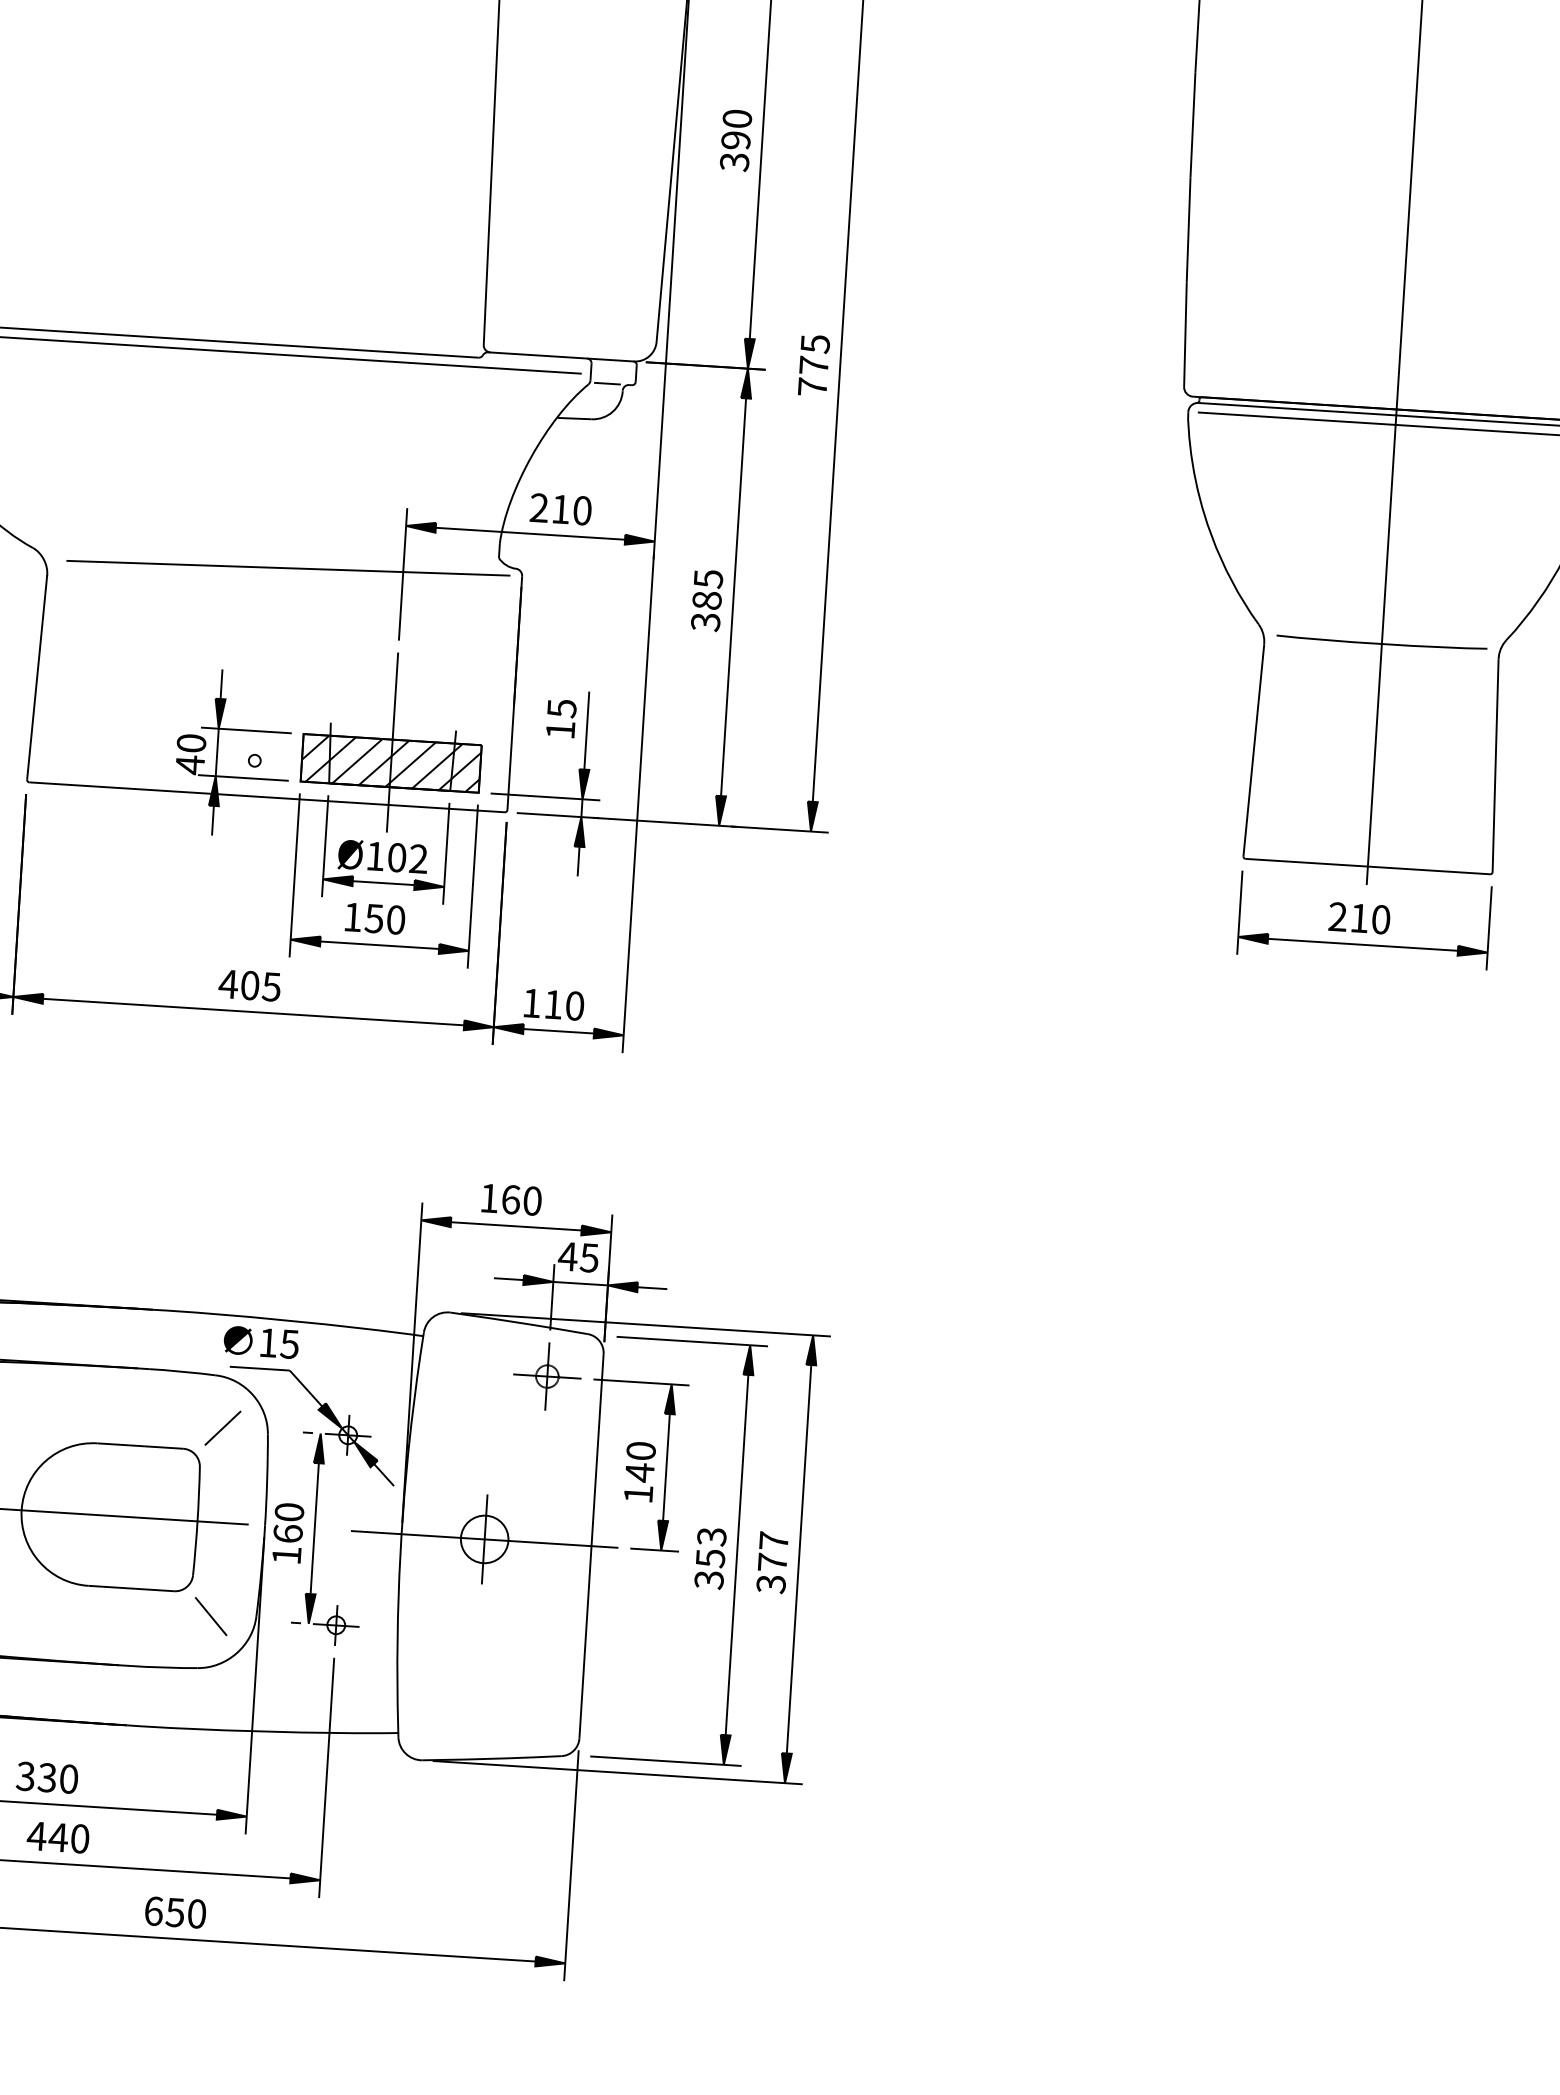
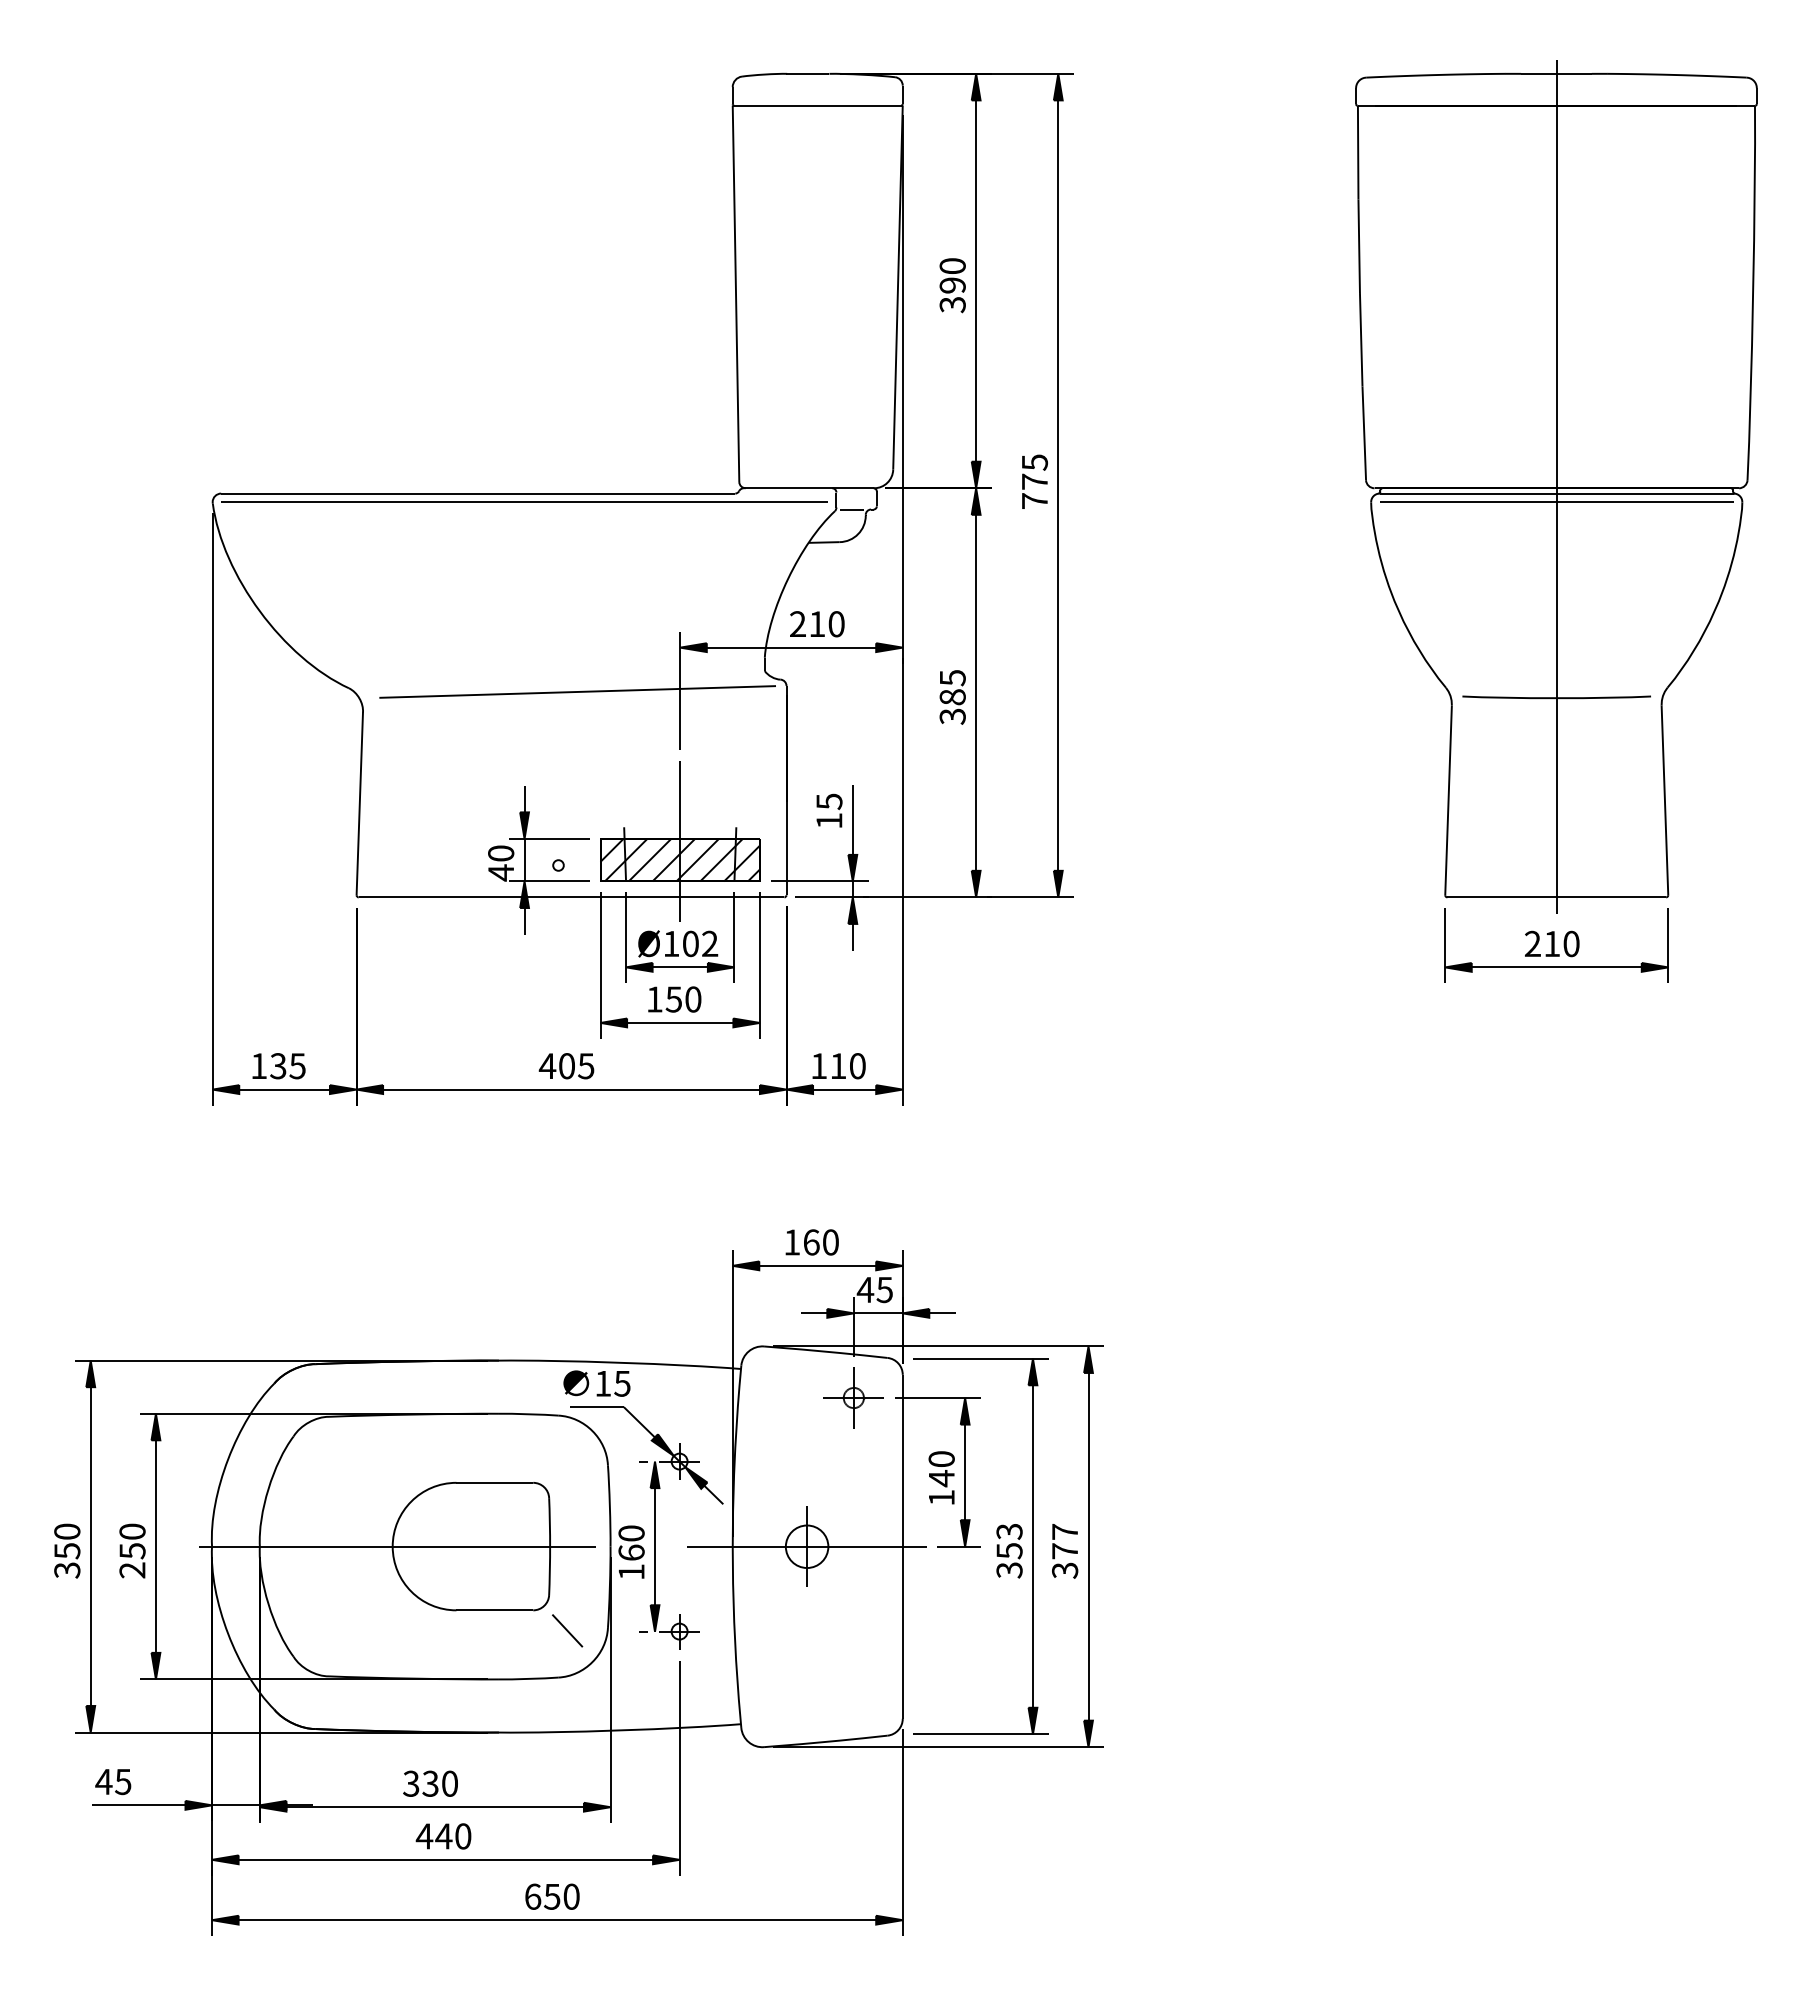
line: (222, 1427) -> (567, 1461), removed

